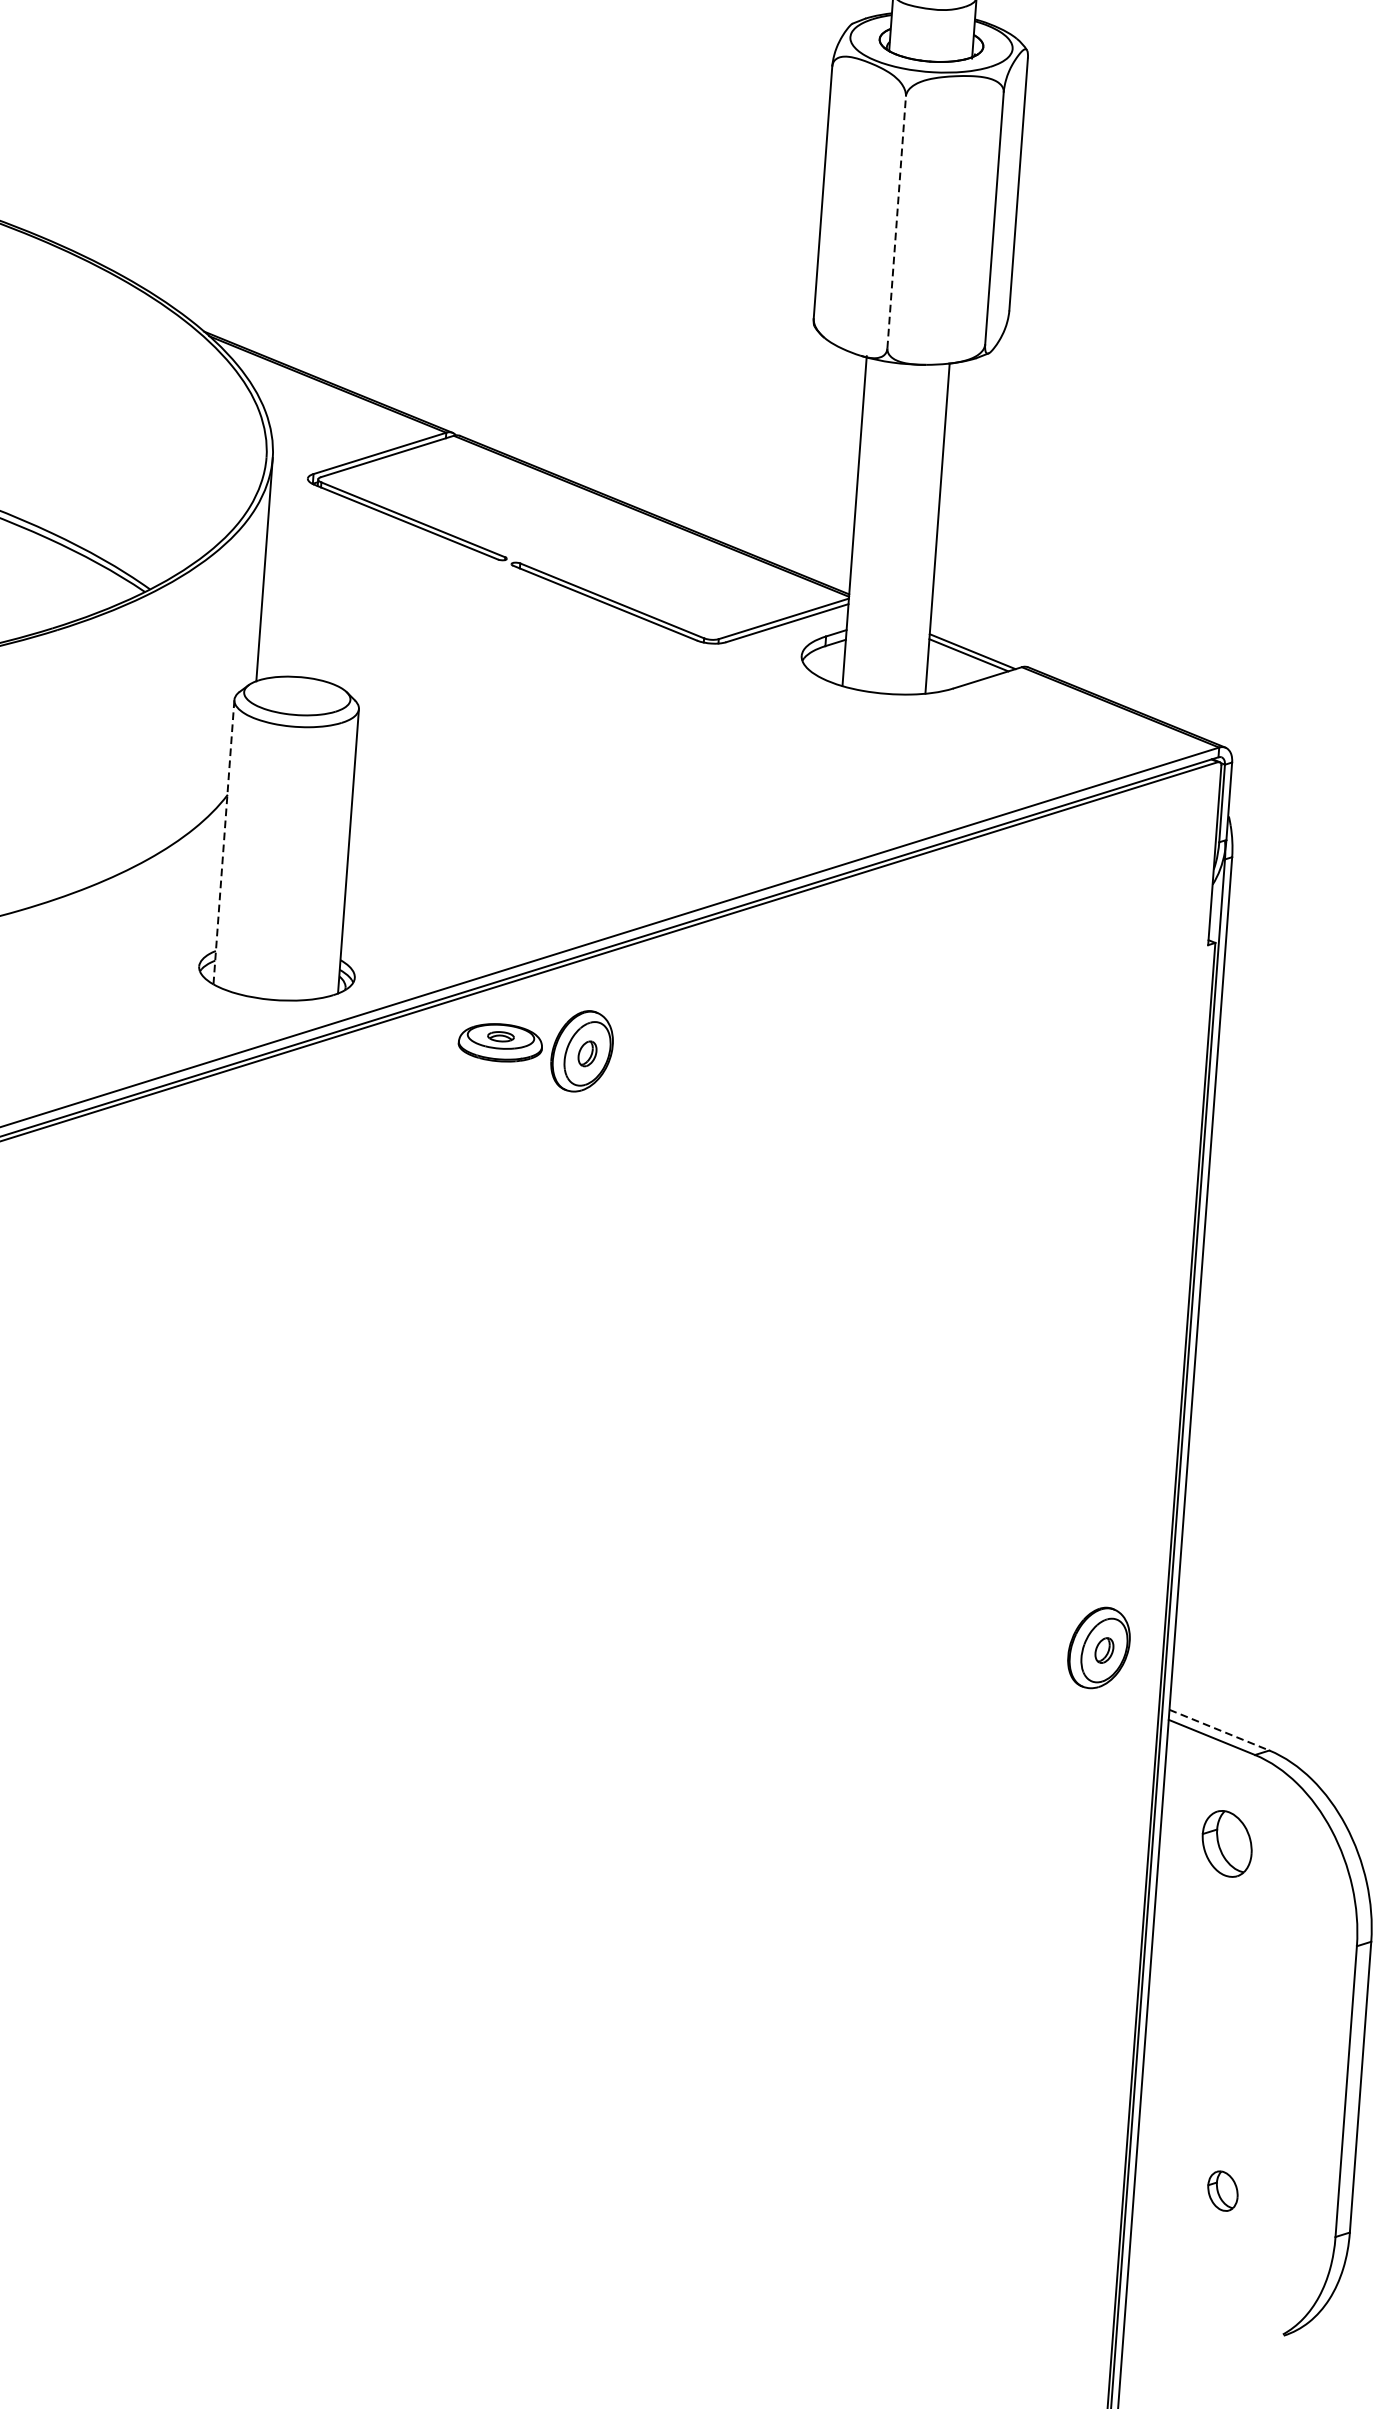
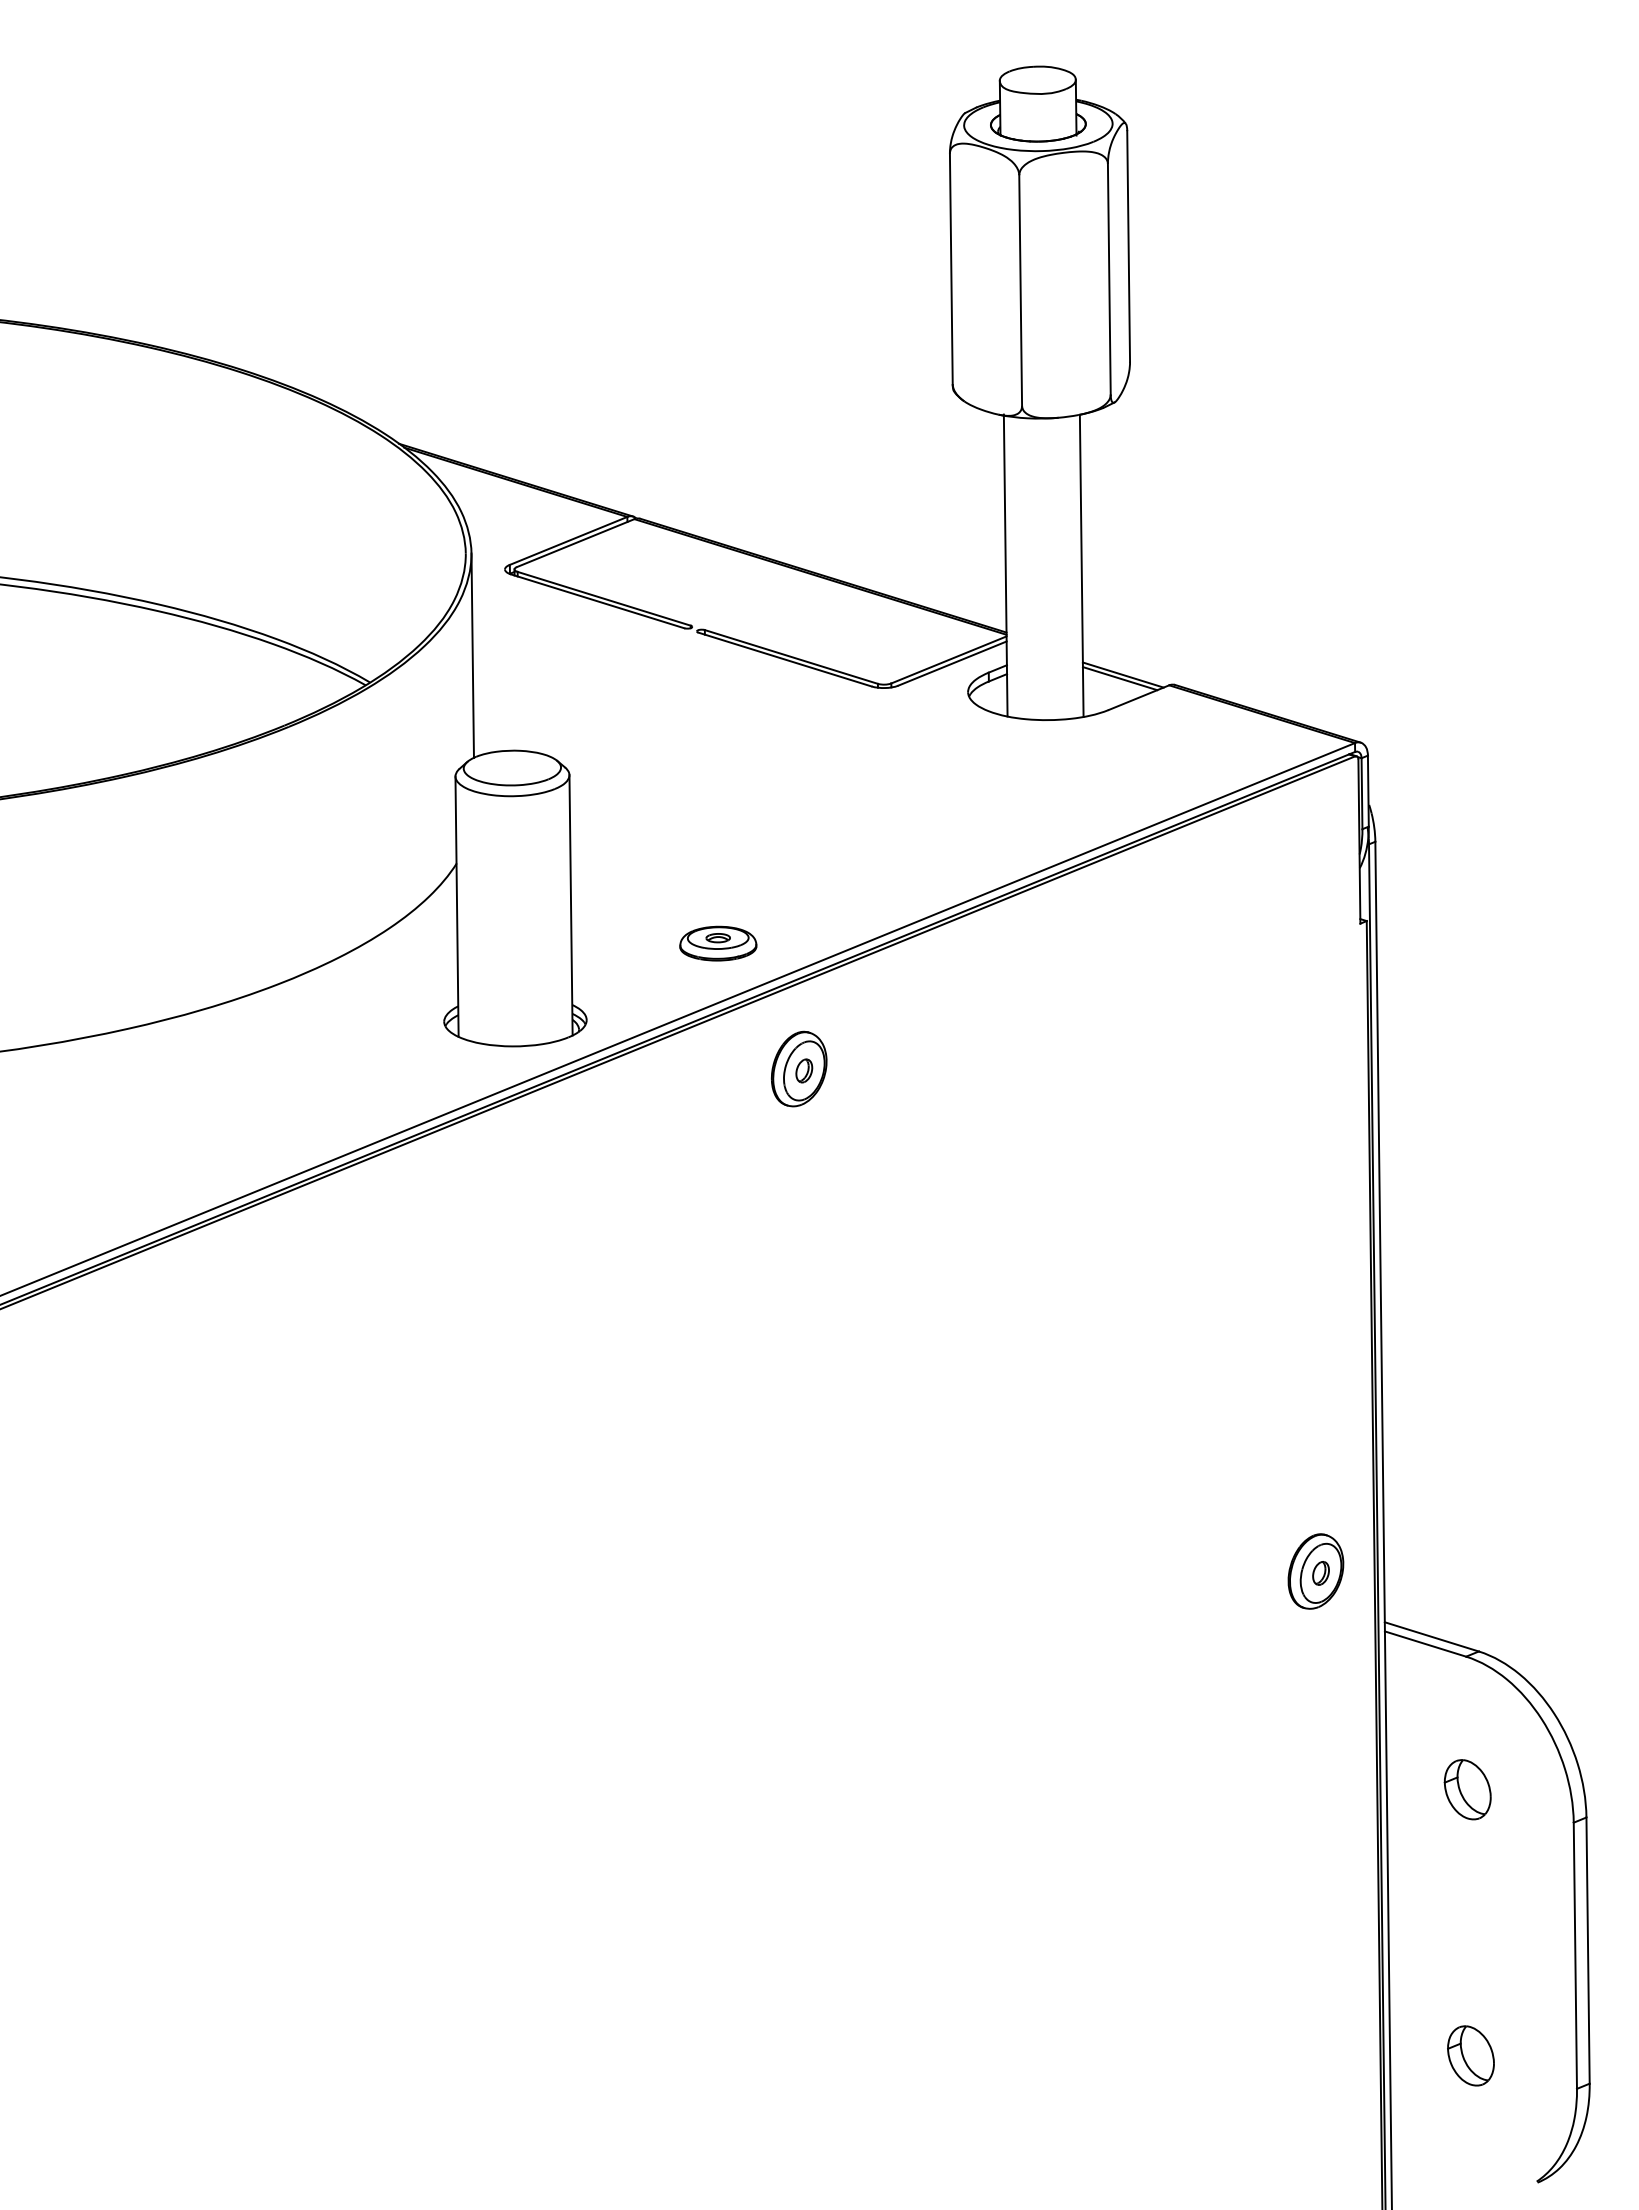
line: (896, 222) -> (1020, 290), dashed -> solid
line: (224, 841) -> (457, 906), dashed -> solid
part: (500, 1042) -> (718, 943), moved
line: (1220, 1730) -> (1432, 1637), dashed -> solid
part: (1226, 1843) -> (1467, 1789), moved
part: (1222, 2190) -> (1470, 2055), size x1.67

